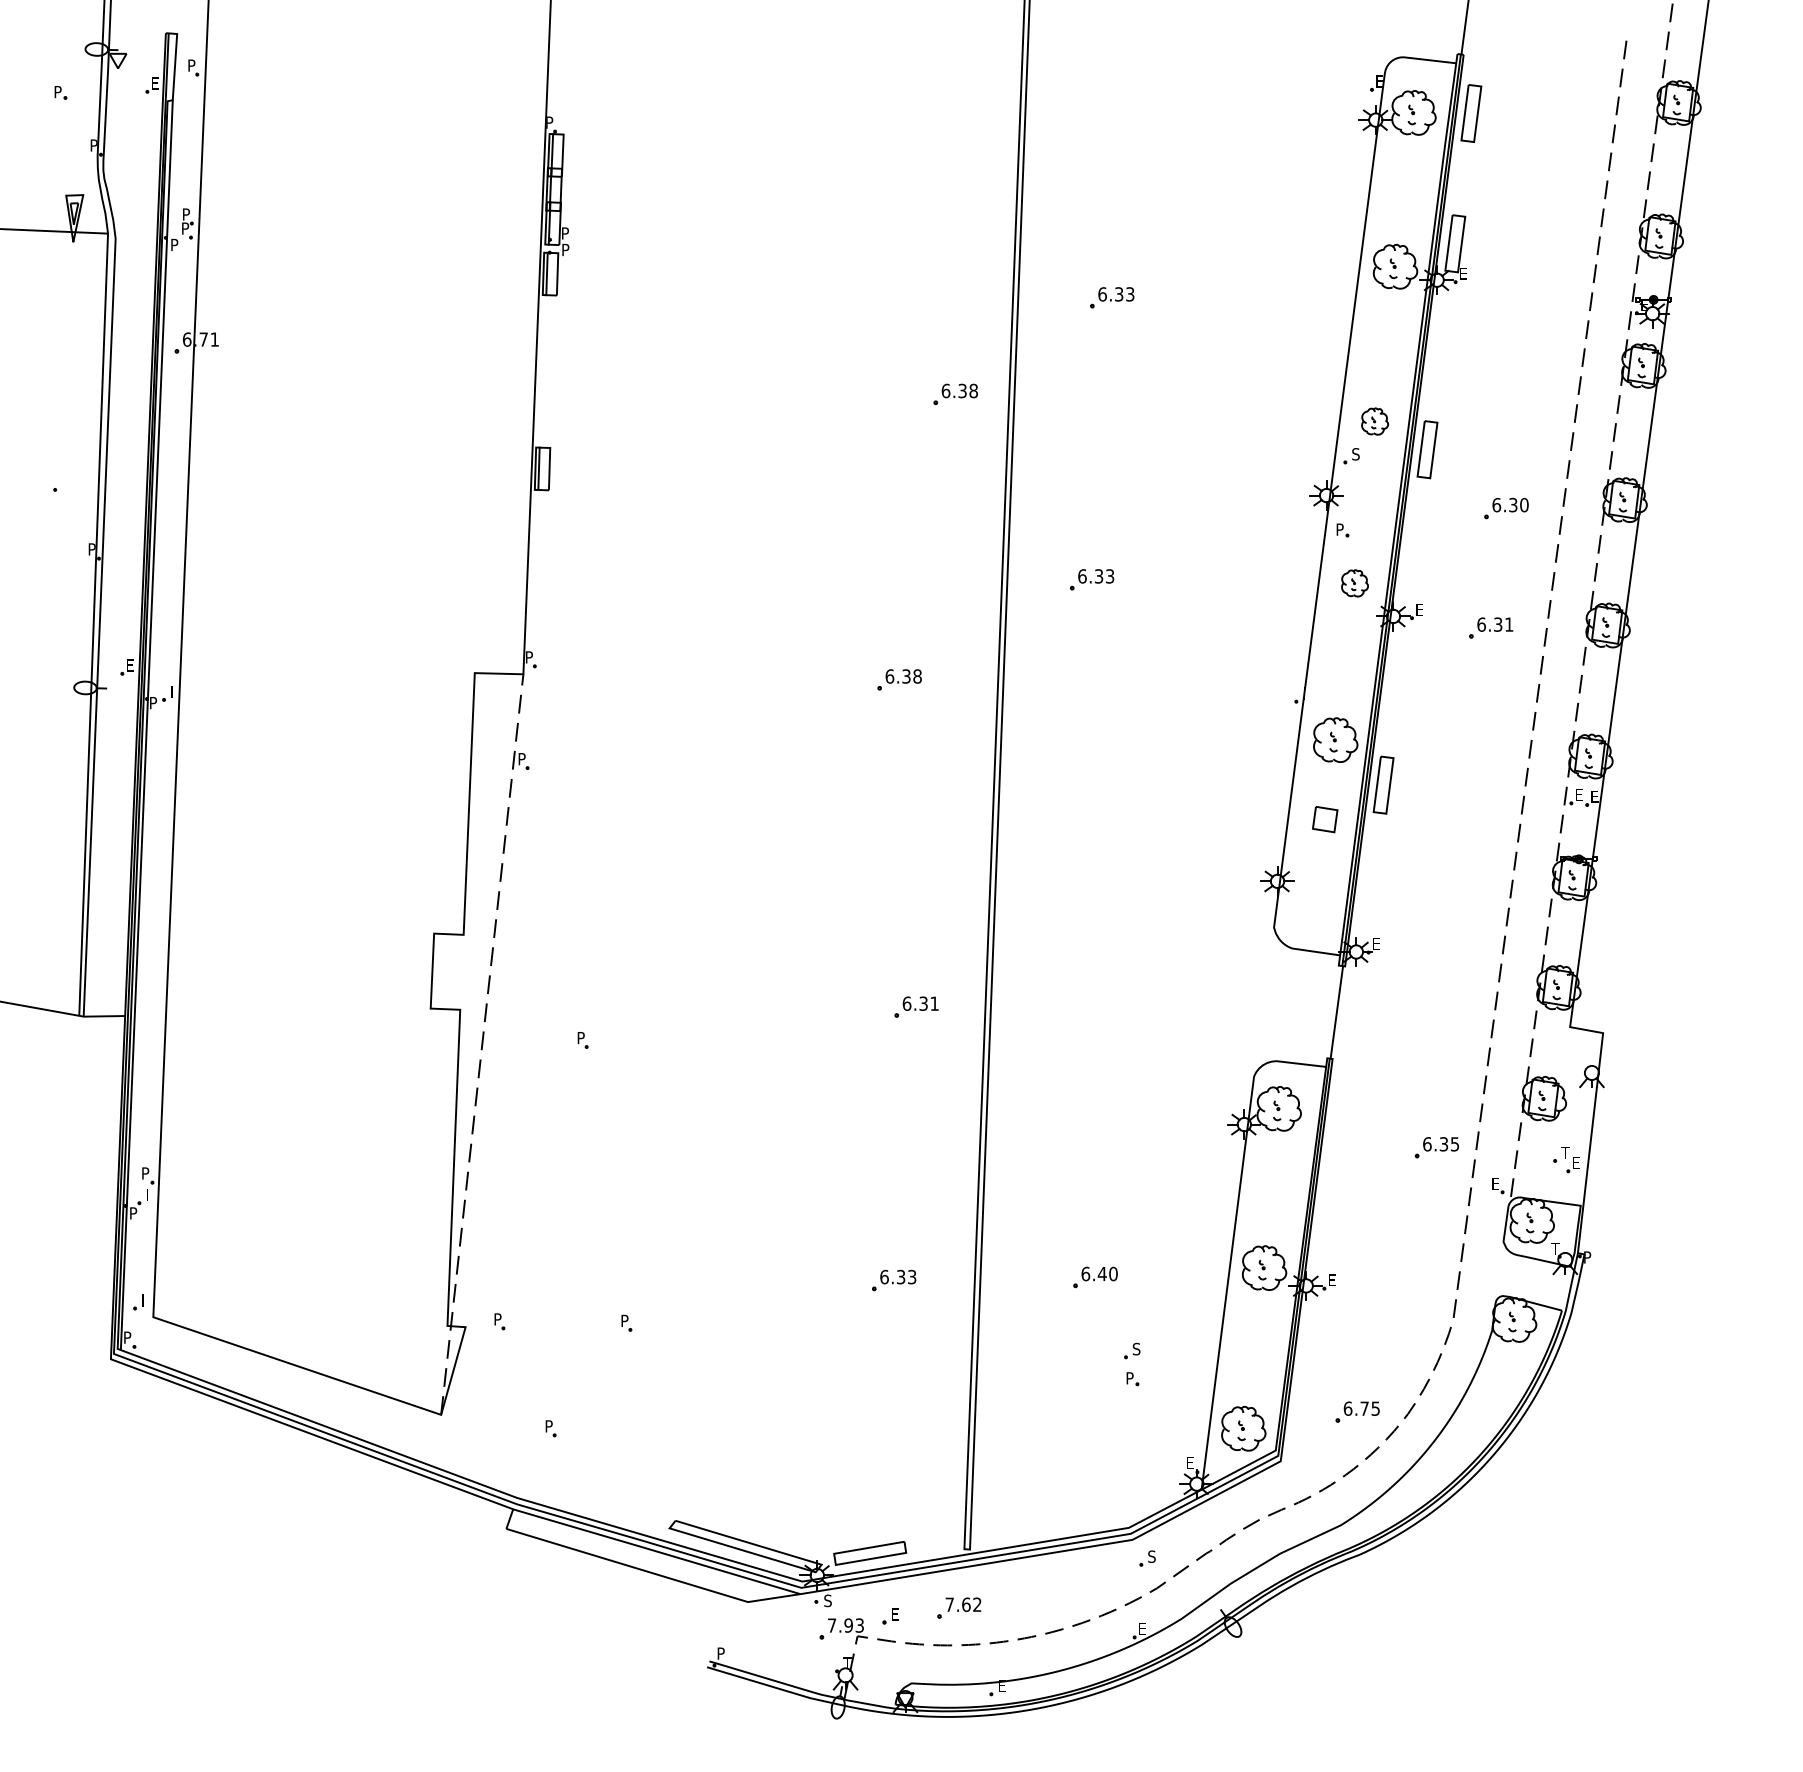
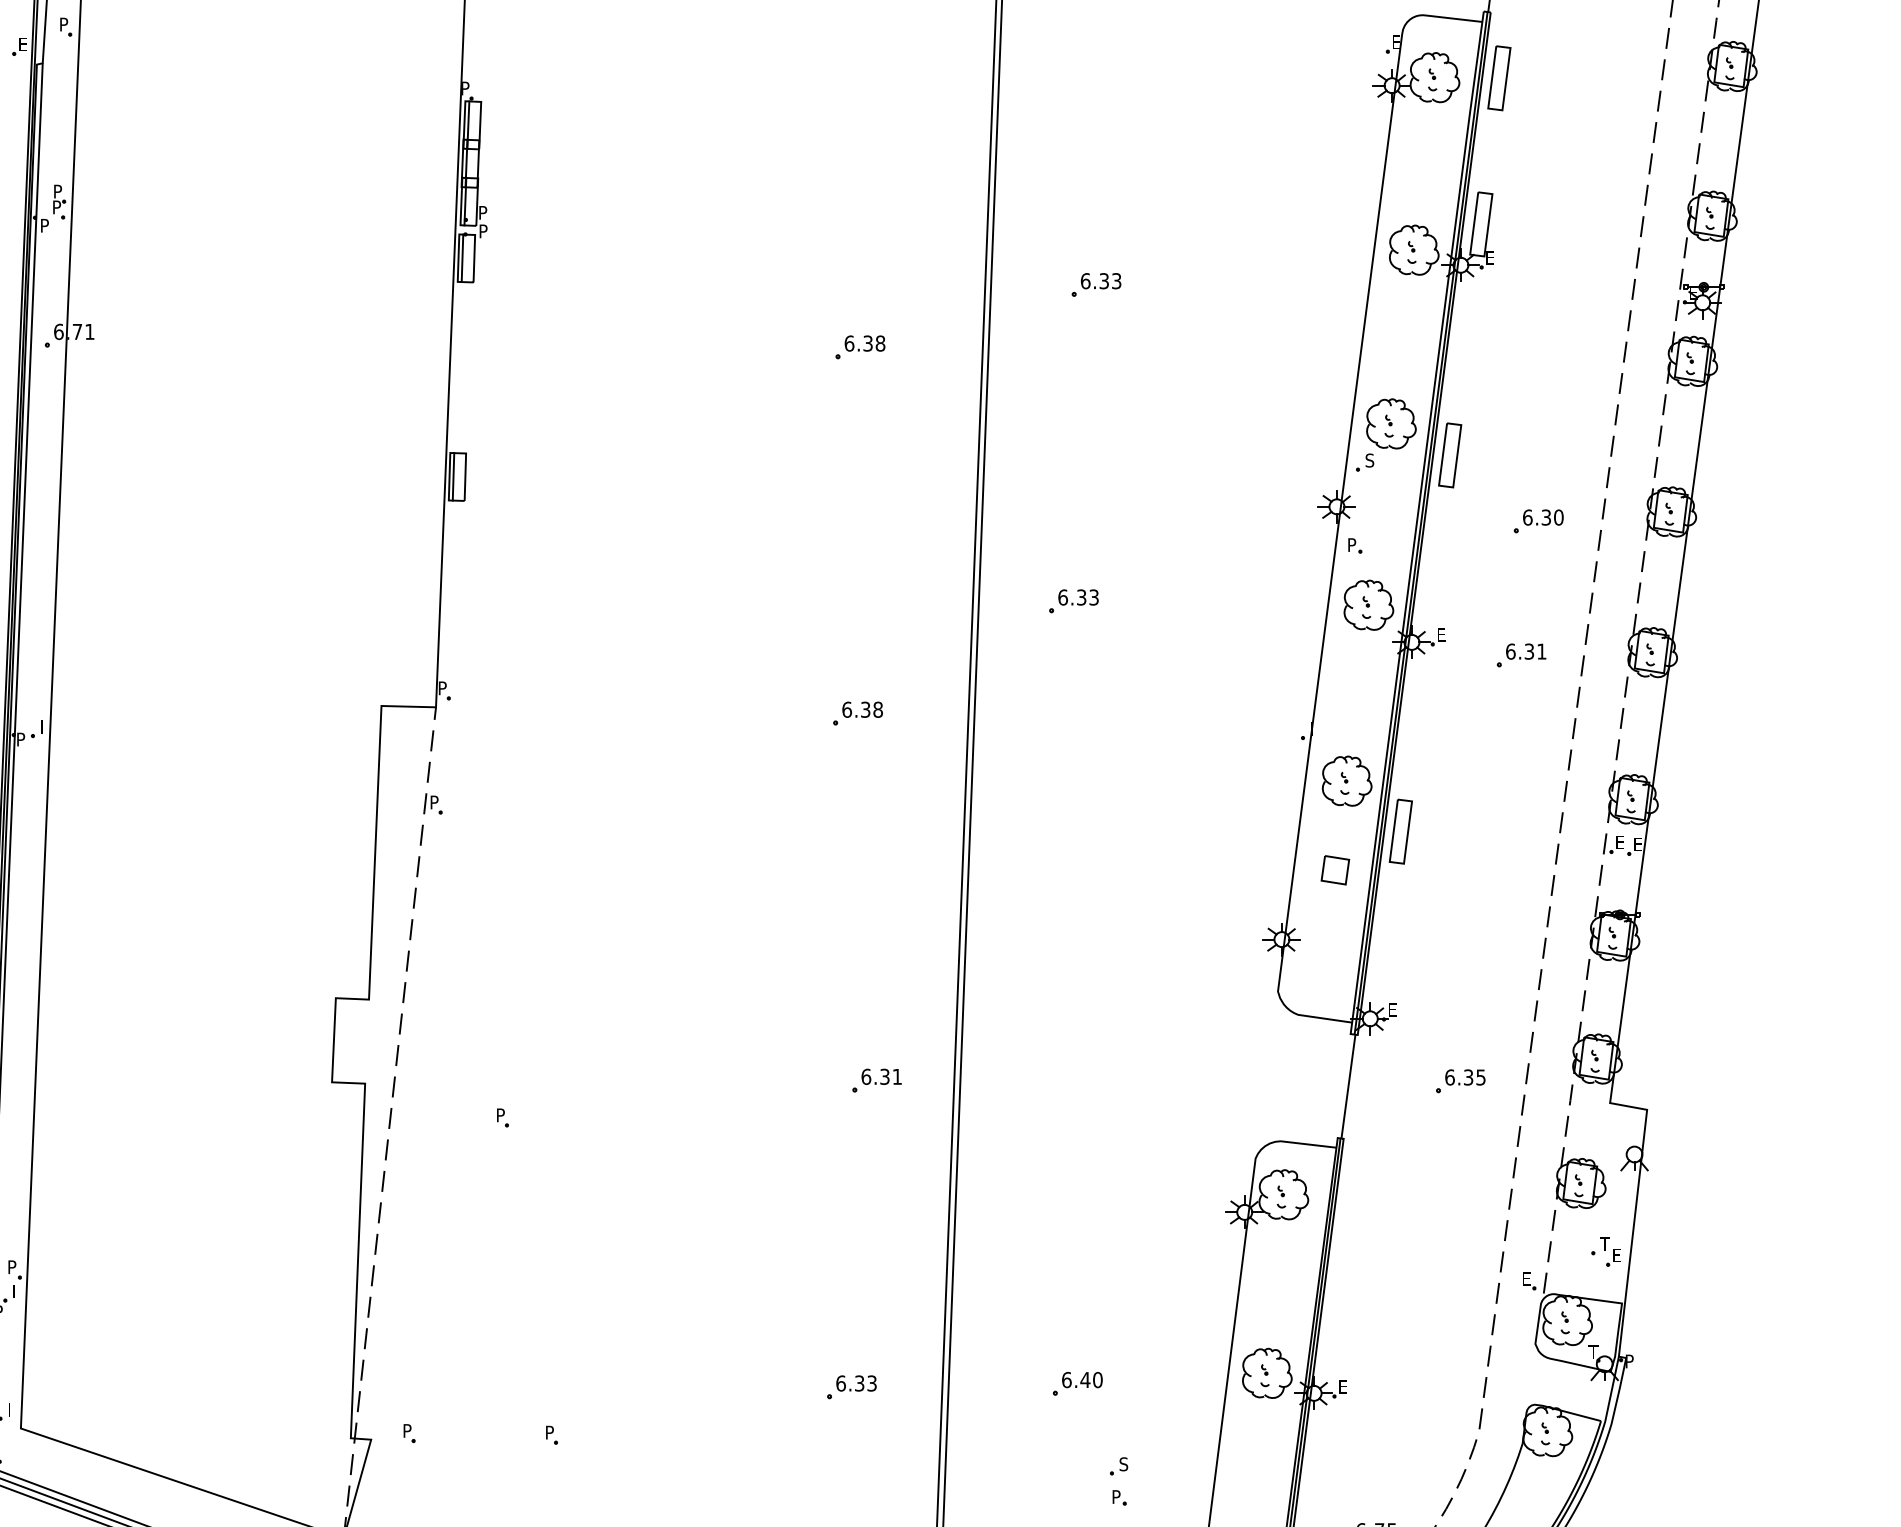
part: (955, 394) -> (860, 347), moved
part: (1374, 421) -> (1390, 423), size x1.67
part: (1354, 583) -> (1368, 605), size x1.67
part: (1436, 1147) -> (1460, 1081), moved

